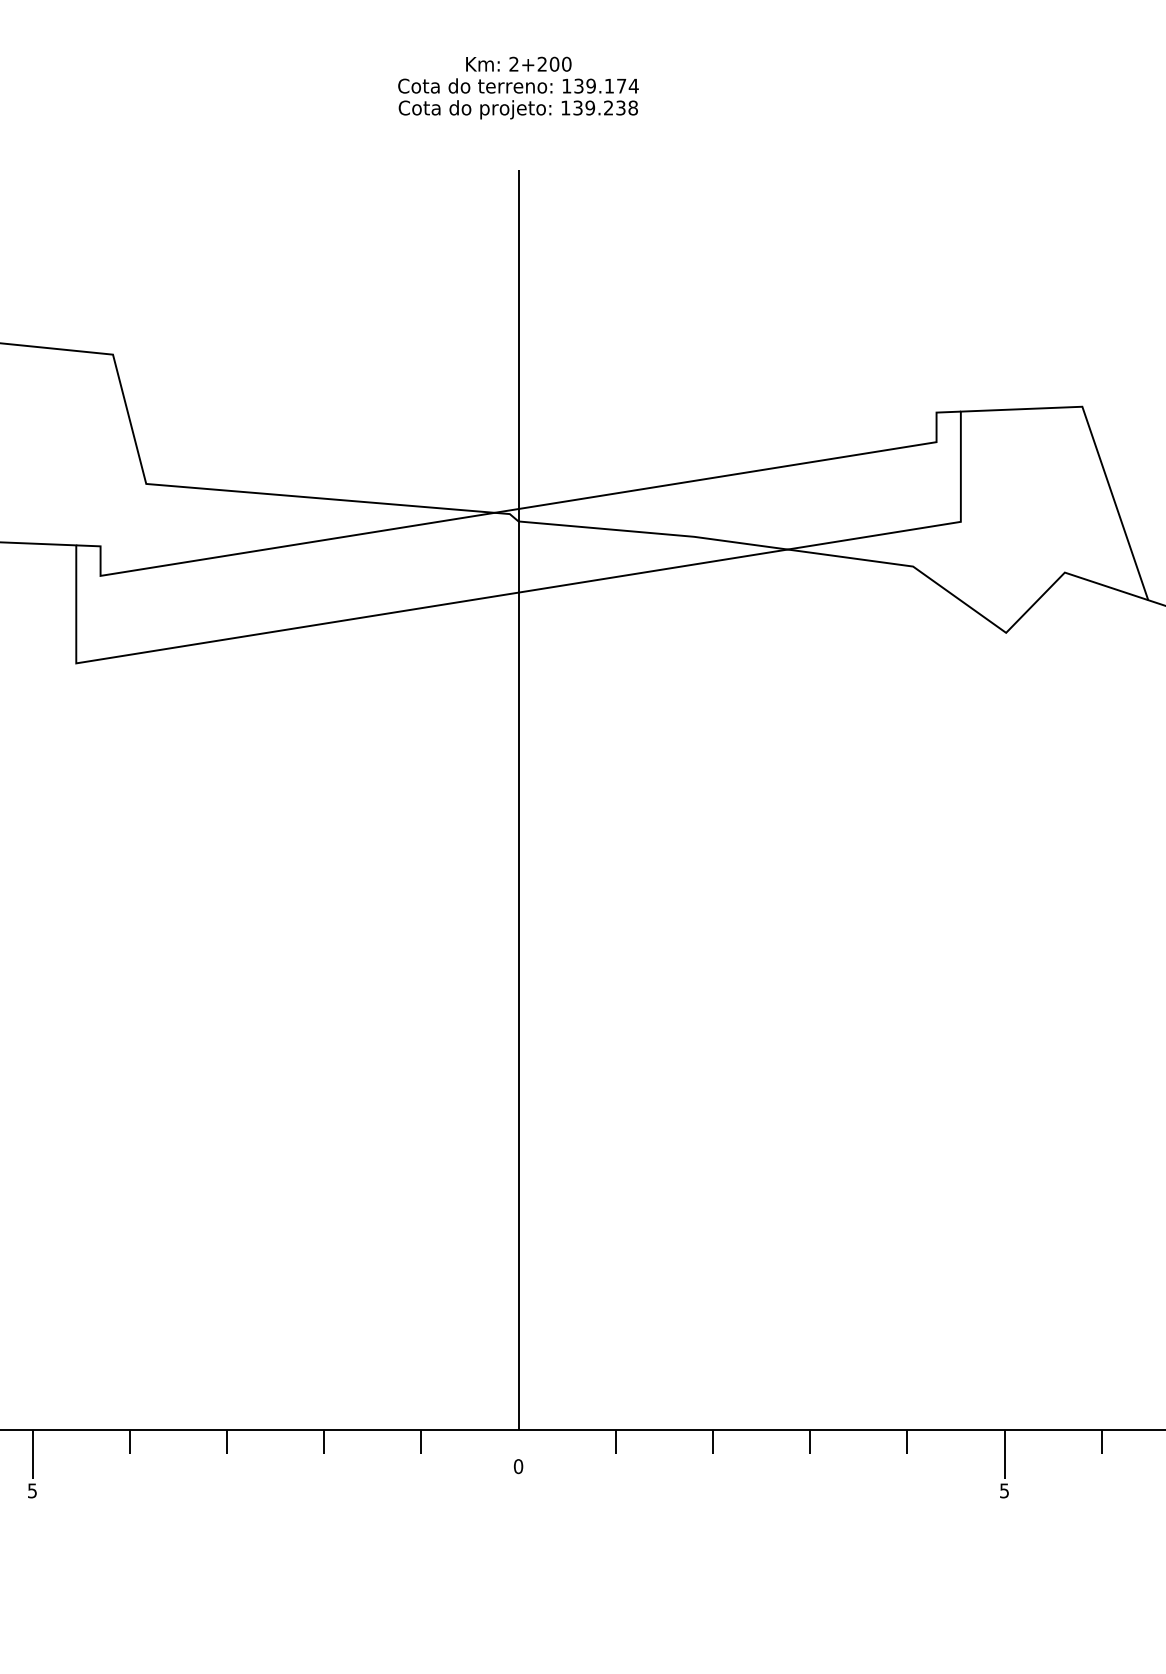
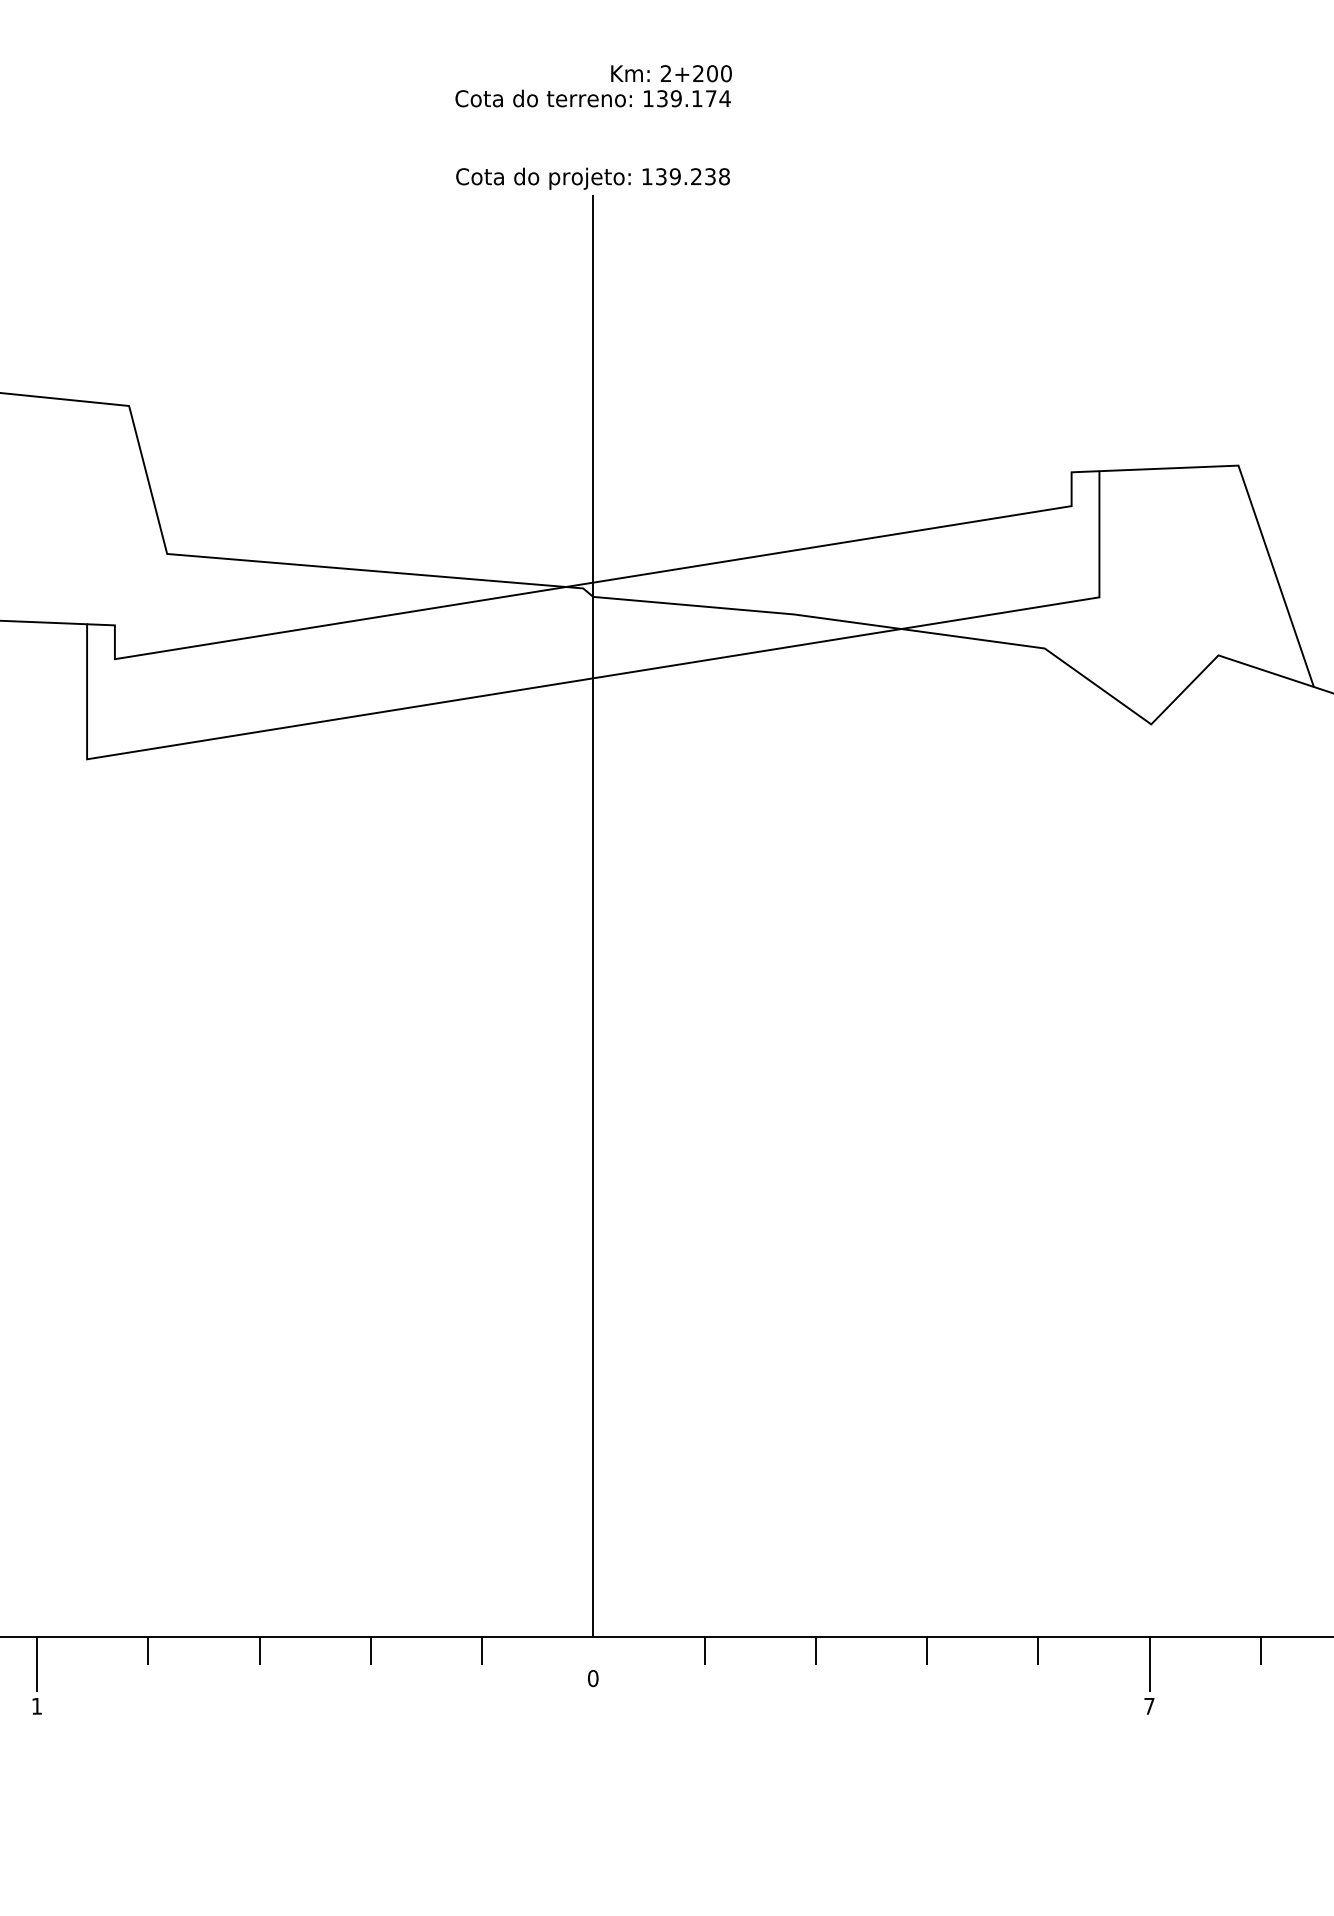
text: (518, 64) -> (671, 73), moved
text: (517, 109) -> (592, 178), moved
text: (32, 1491) -> (36, 1706), 5 -> 1
text: (1004, 1491) -> (1149, 1706), 5 -> 7

